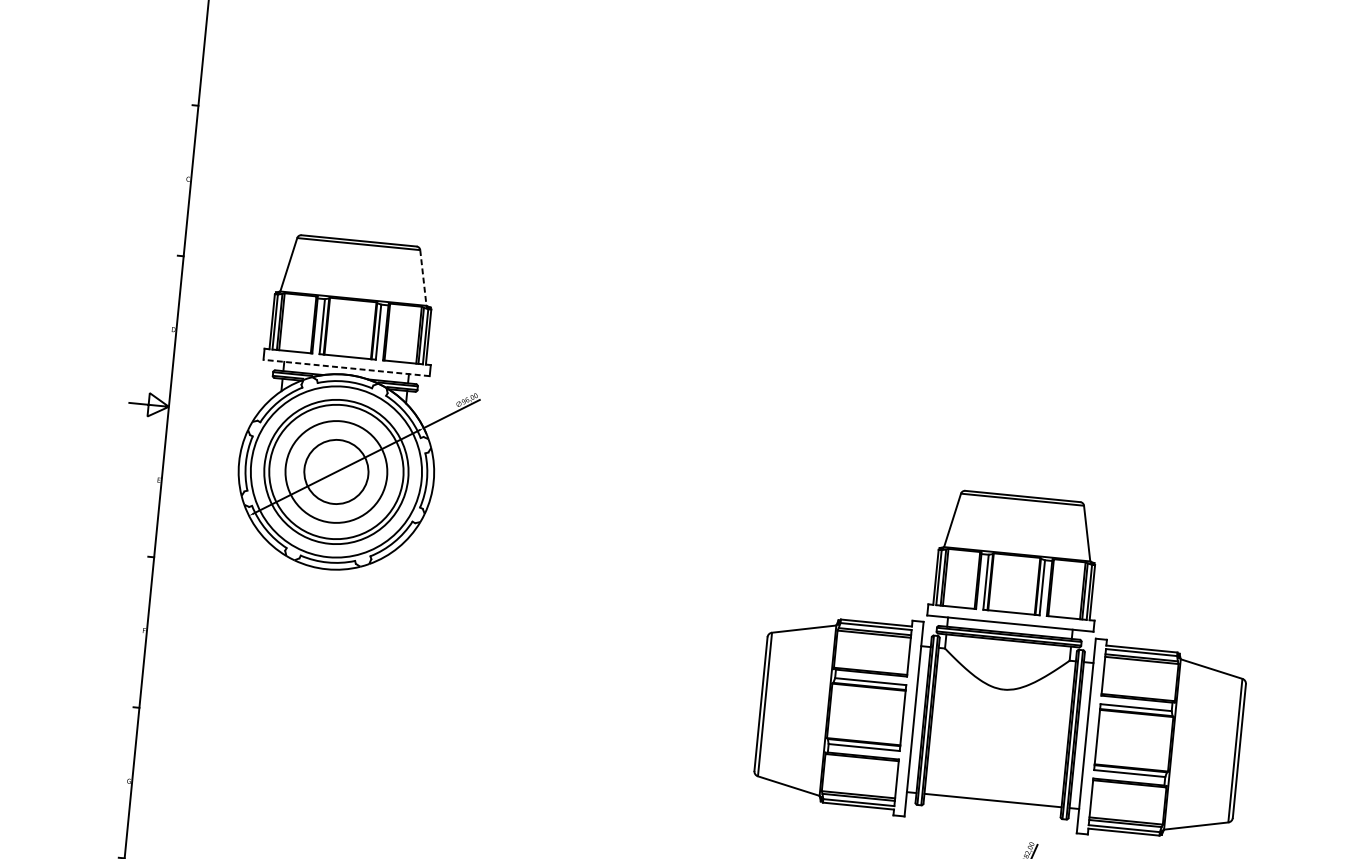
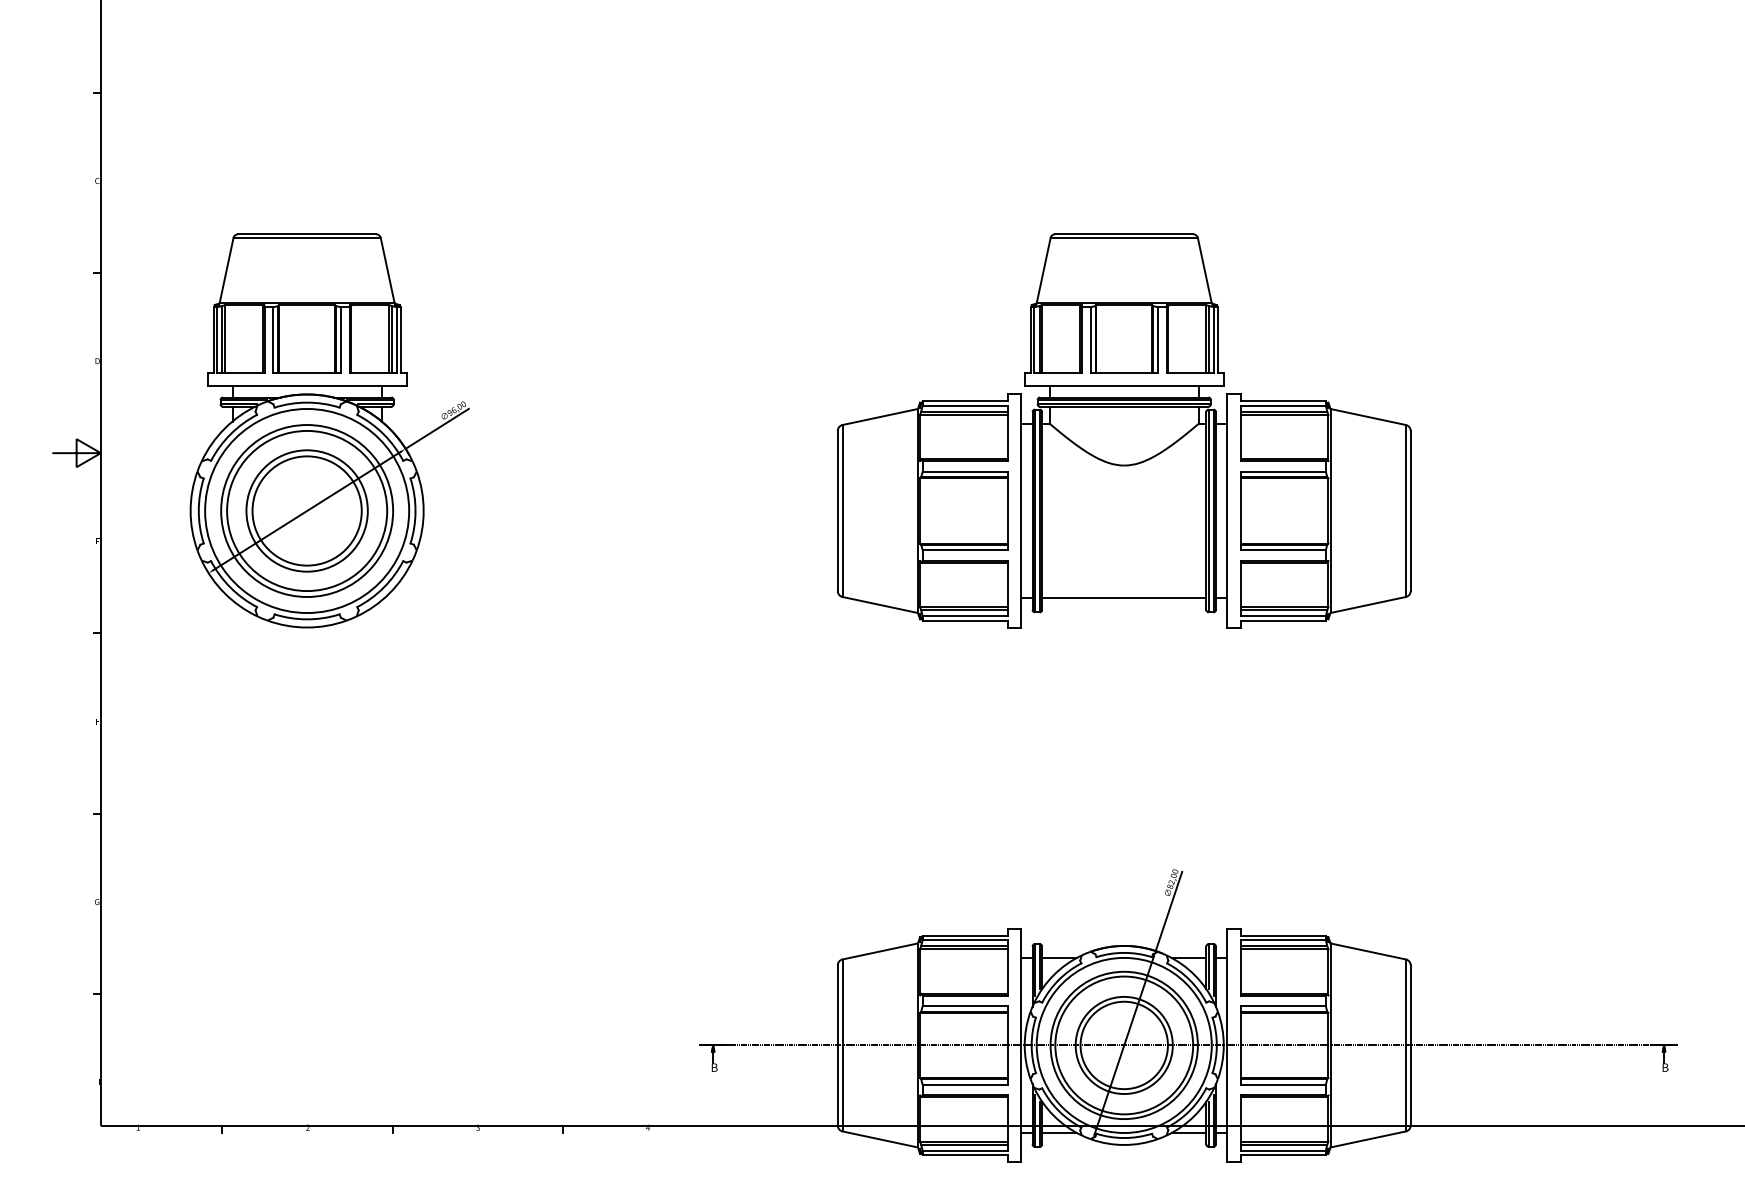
line: (423, 278) -> (387, 271), dashed -> solid
line: (346, 368) -> (307, 386), dashed -> solid
circle: (335, 471) -> (306, 510), size x1.43
part: (1006, 660) -> (1123, 430), moved

